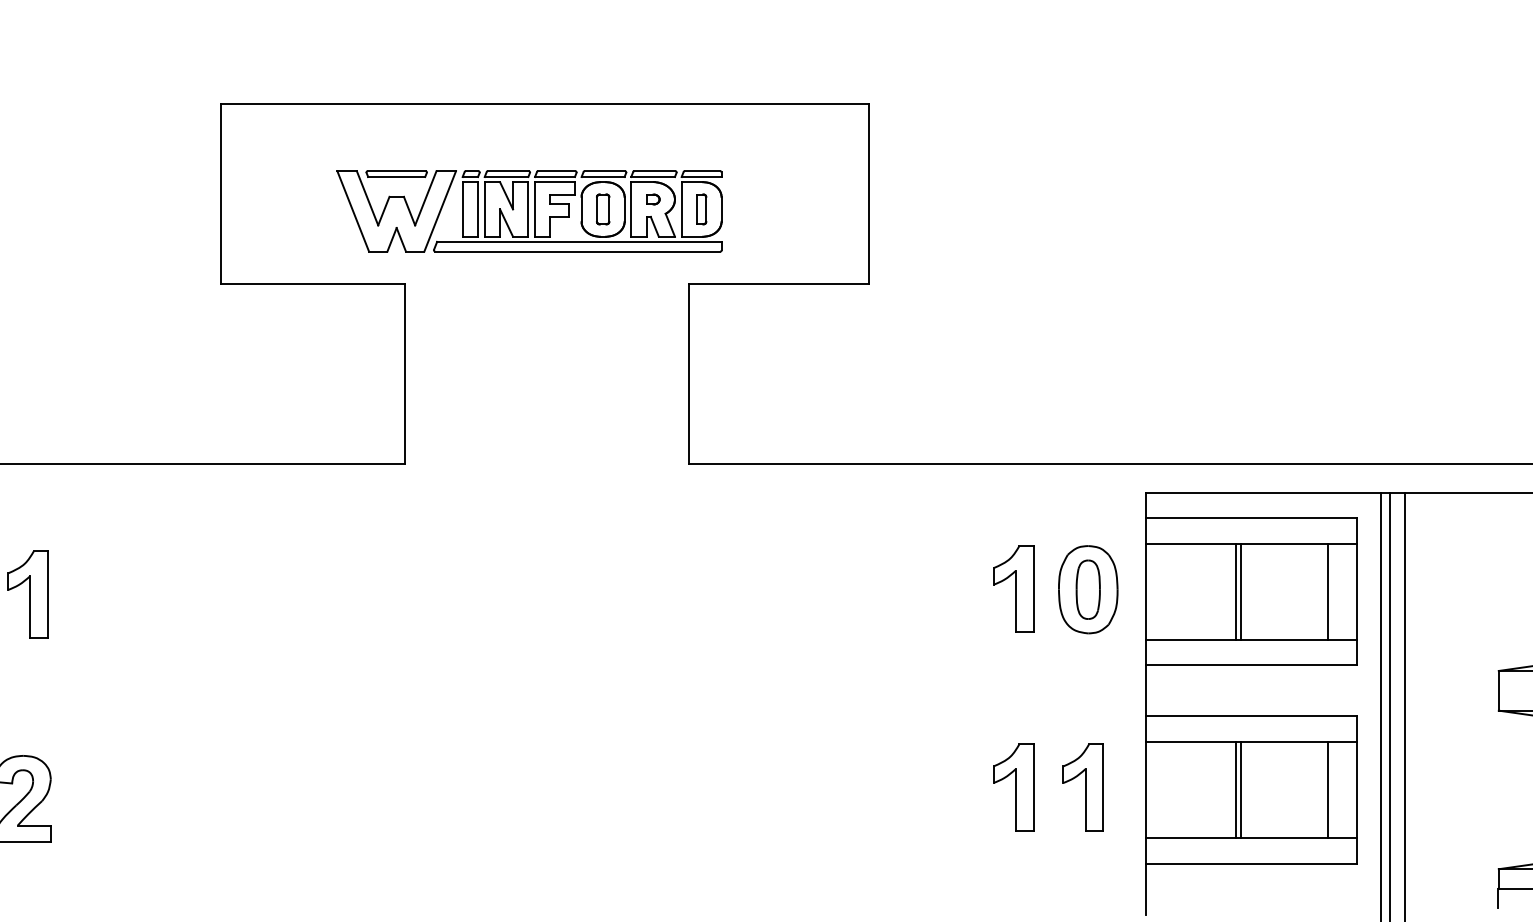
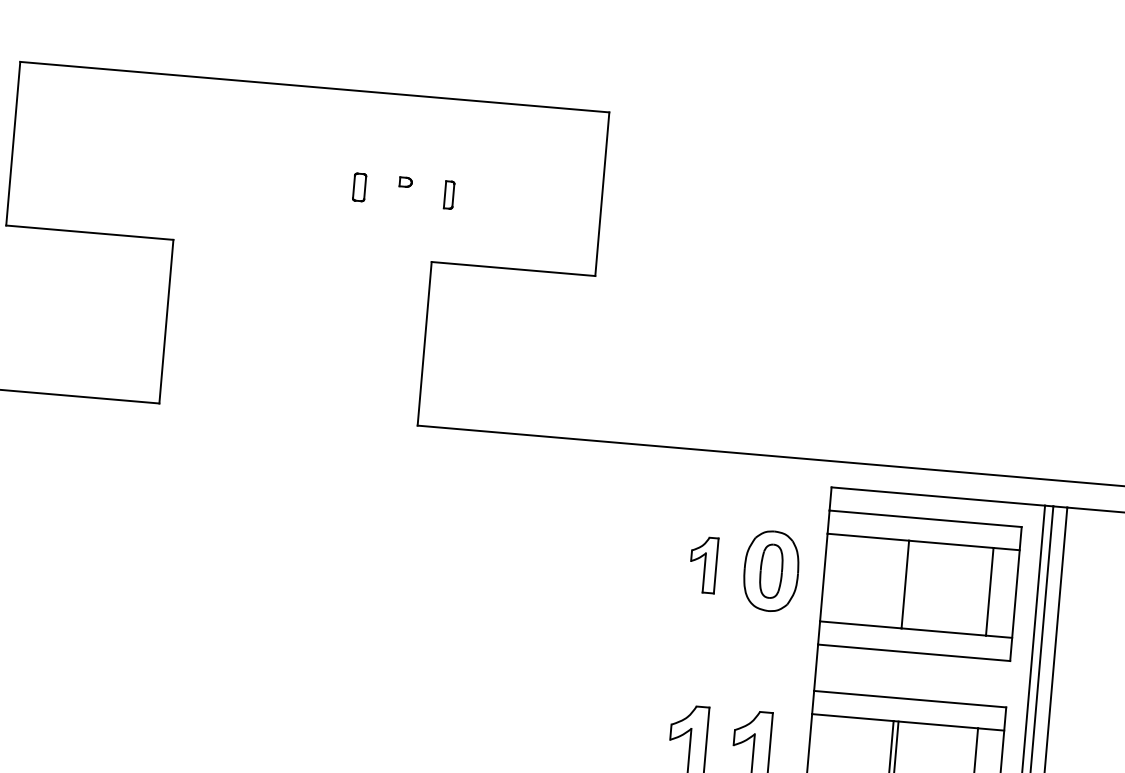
part: (529, 211) -> (292, 183), removed
part: (1013, 588) -> (703, 564), size x0.7
line: (1241, 591) -> (910, 584), removed

